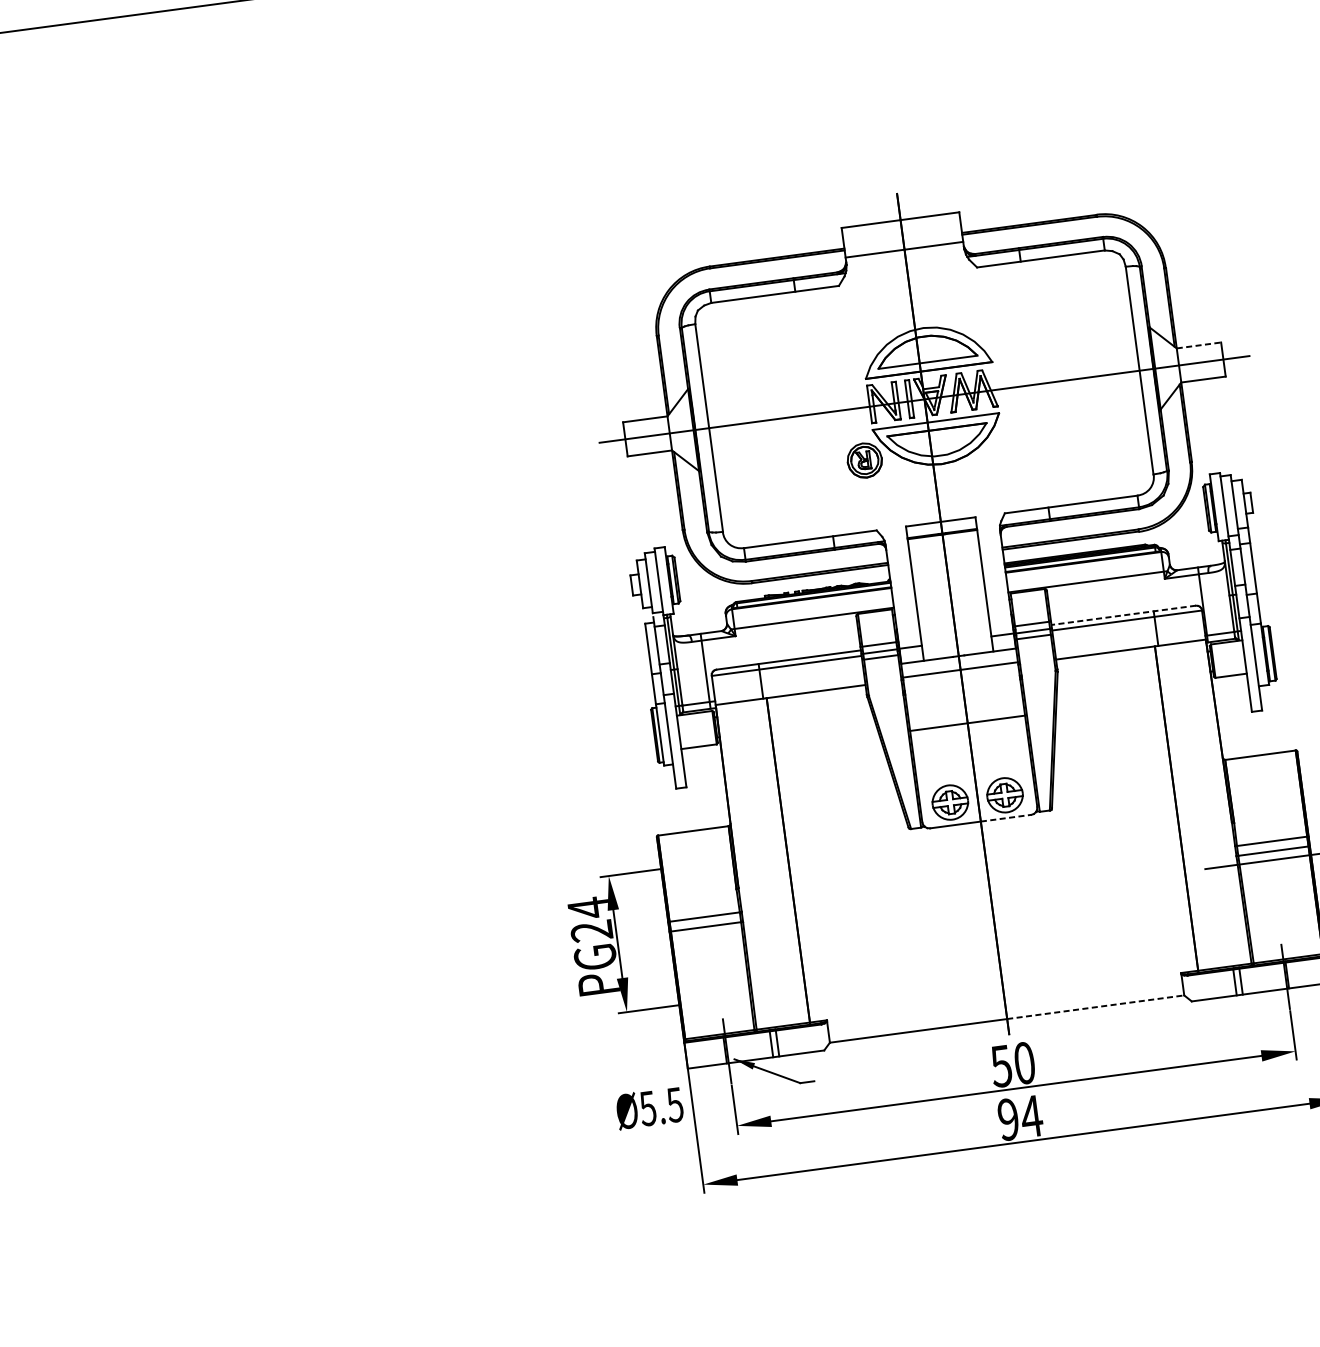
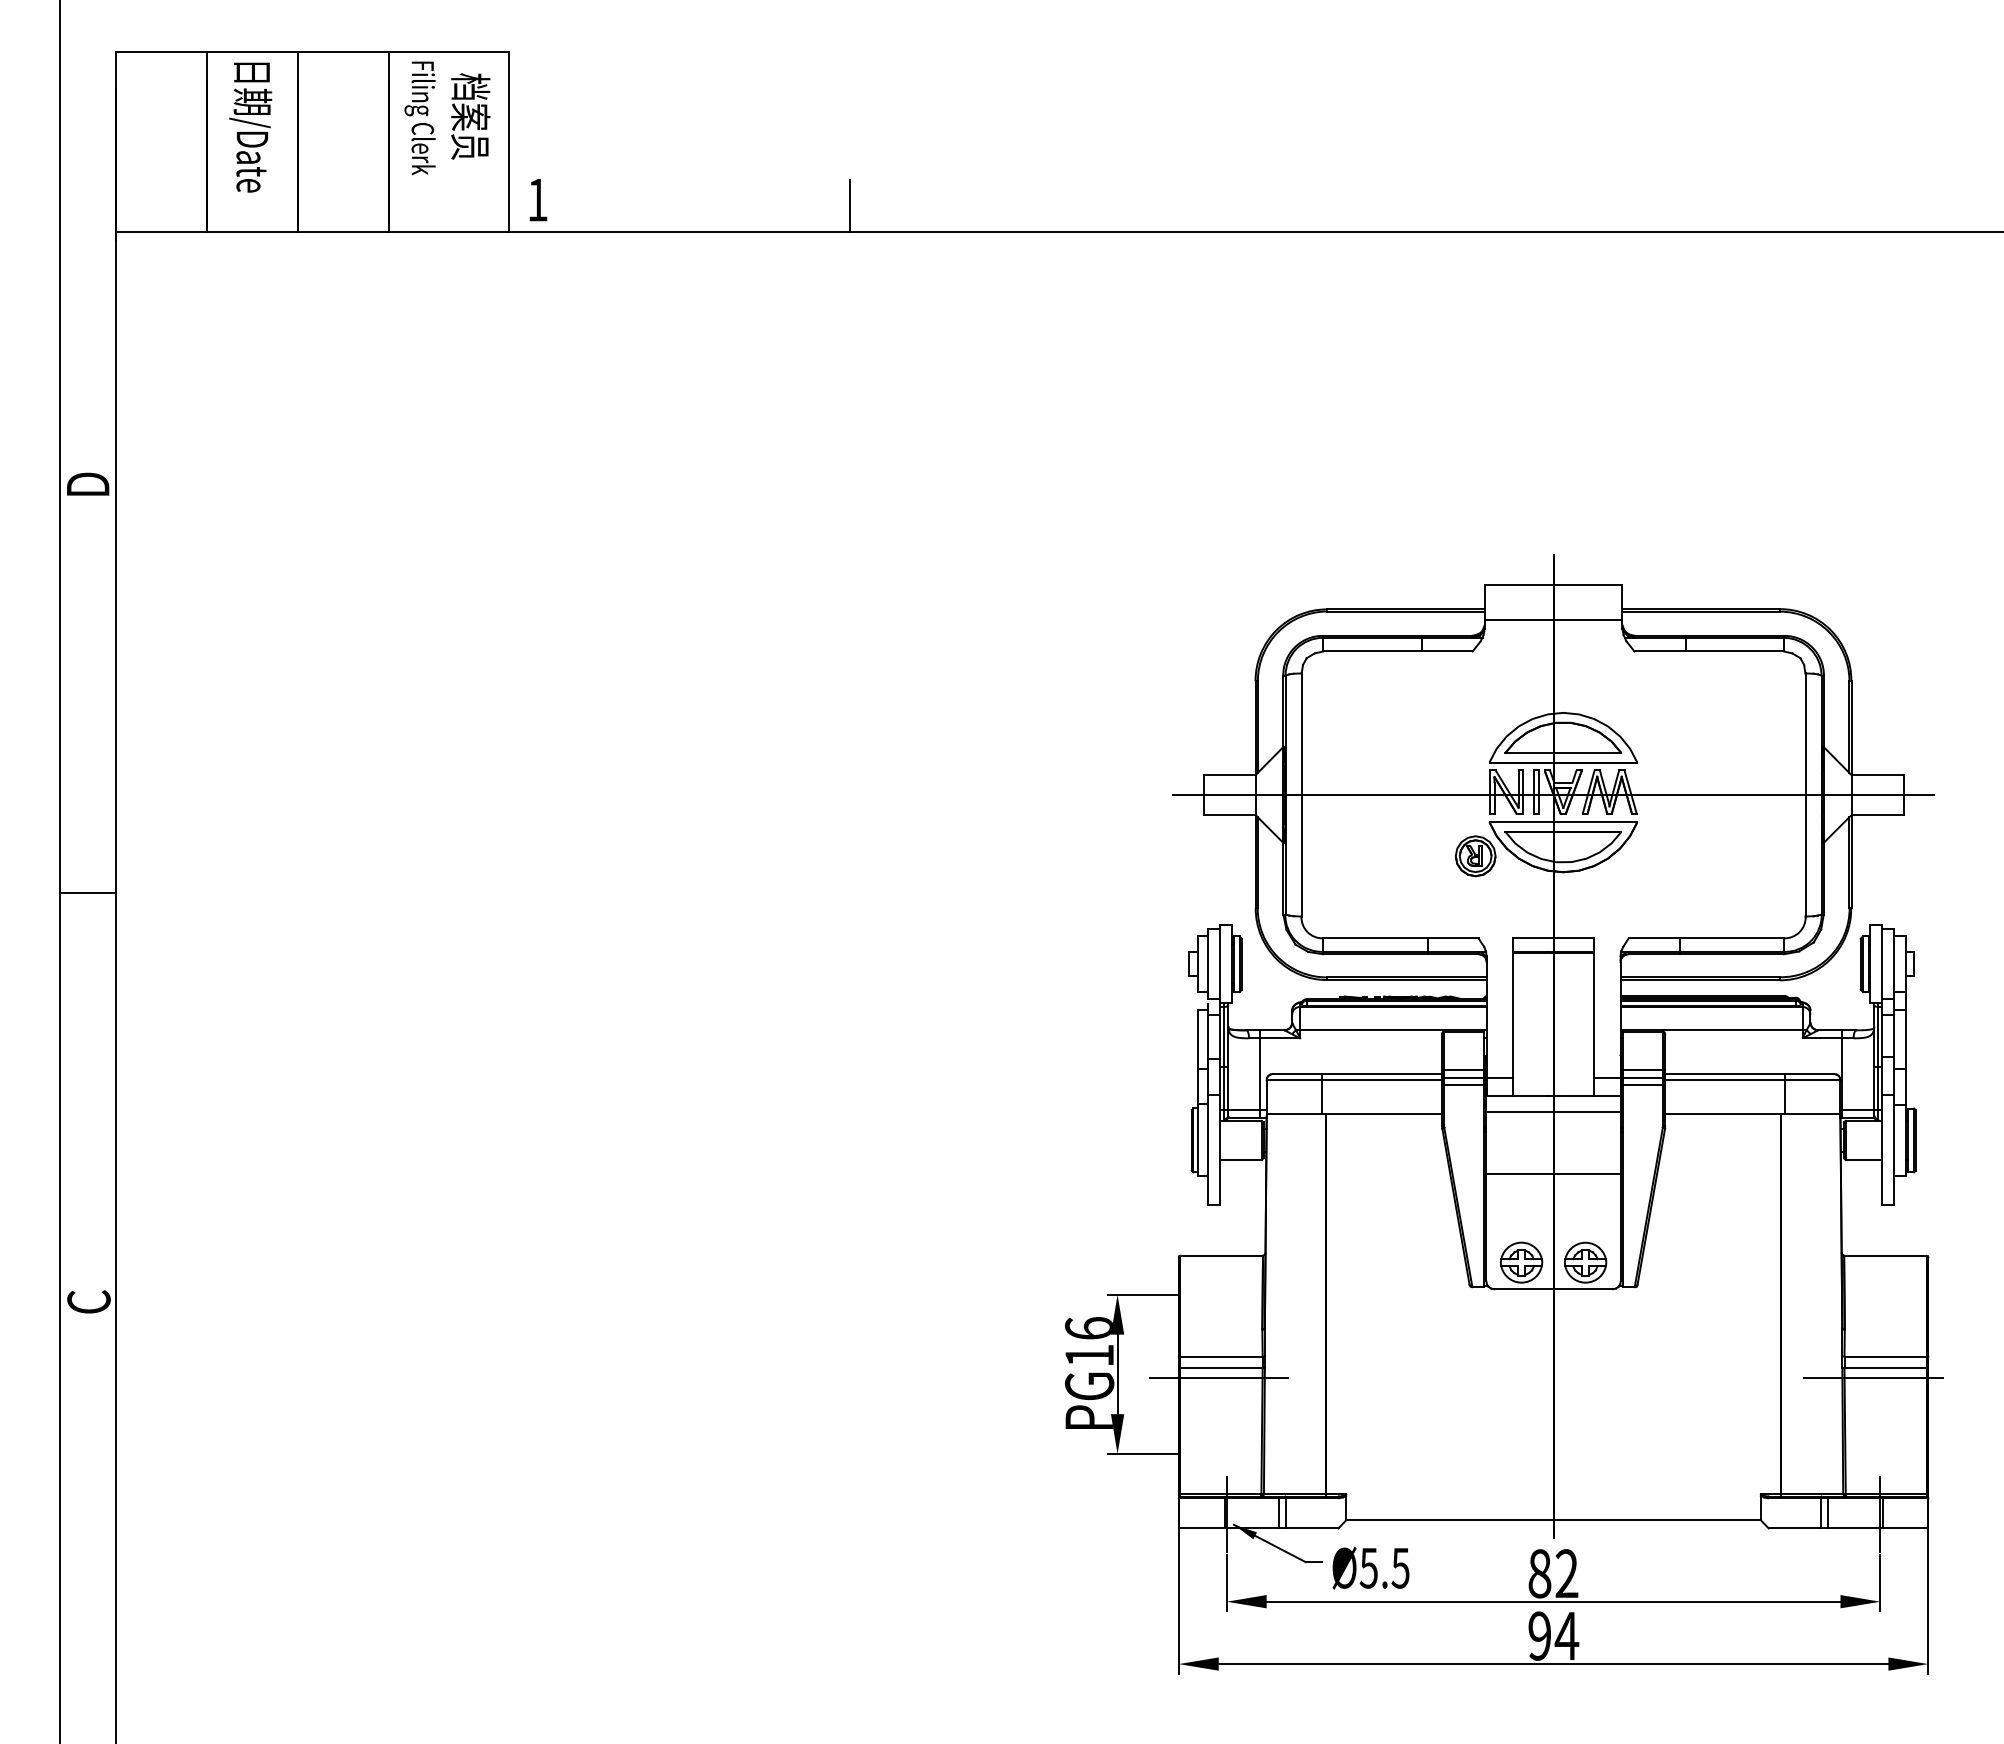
line: (1198, 345) -> (1877, 775), dashed -> solid
line: (1123, 614) -> (1749, 1073), dashed -> solid
line: (1006, 818) -> (1583, 1289), dashed -> solid
text: (589, 919) -> (1088, 1341), PG24 -> PG16
line: (704, 936) -> (1218, 1378), added
line: (1095, 1007) -> (1657, 1520), dashed -> solid
text: (1013, 1064) -> (1553, 1573), 50 -> 82
text: (649, 1107) -> (1370, 1567), moved

